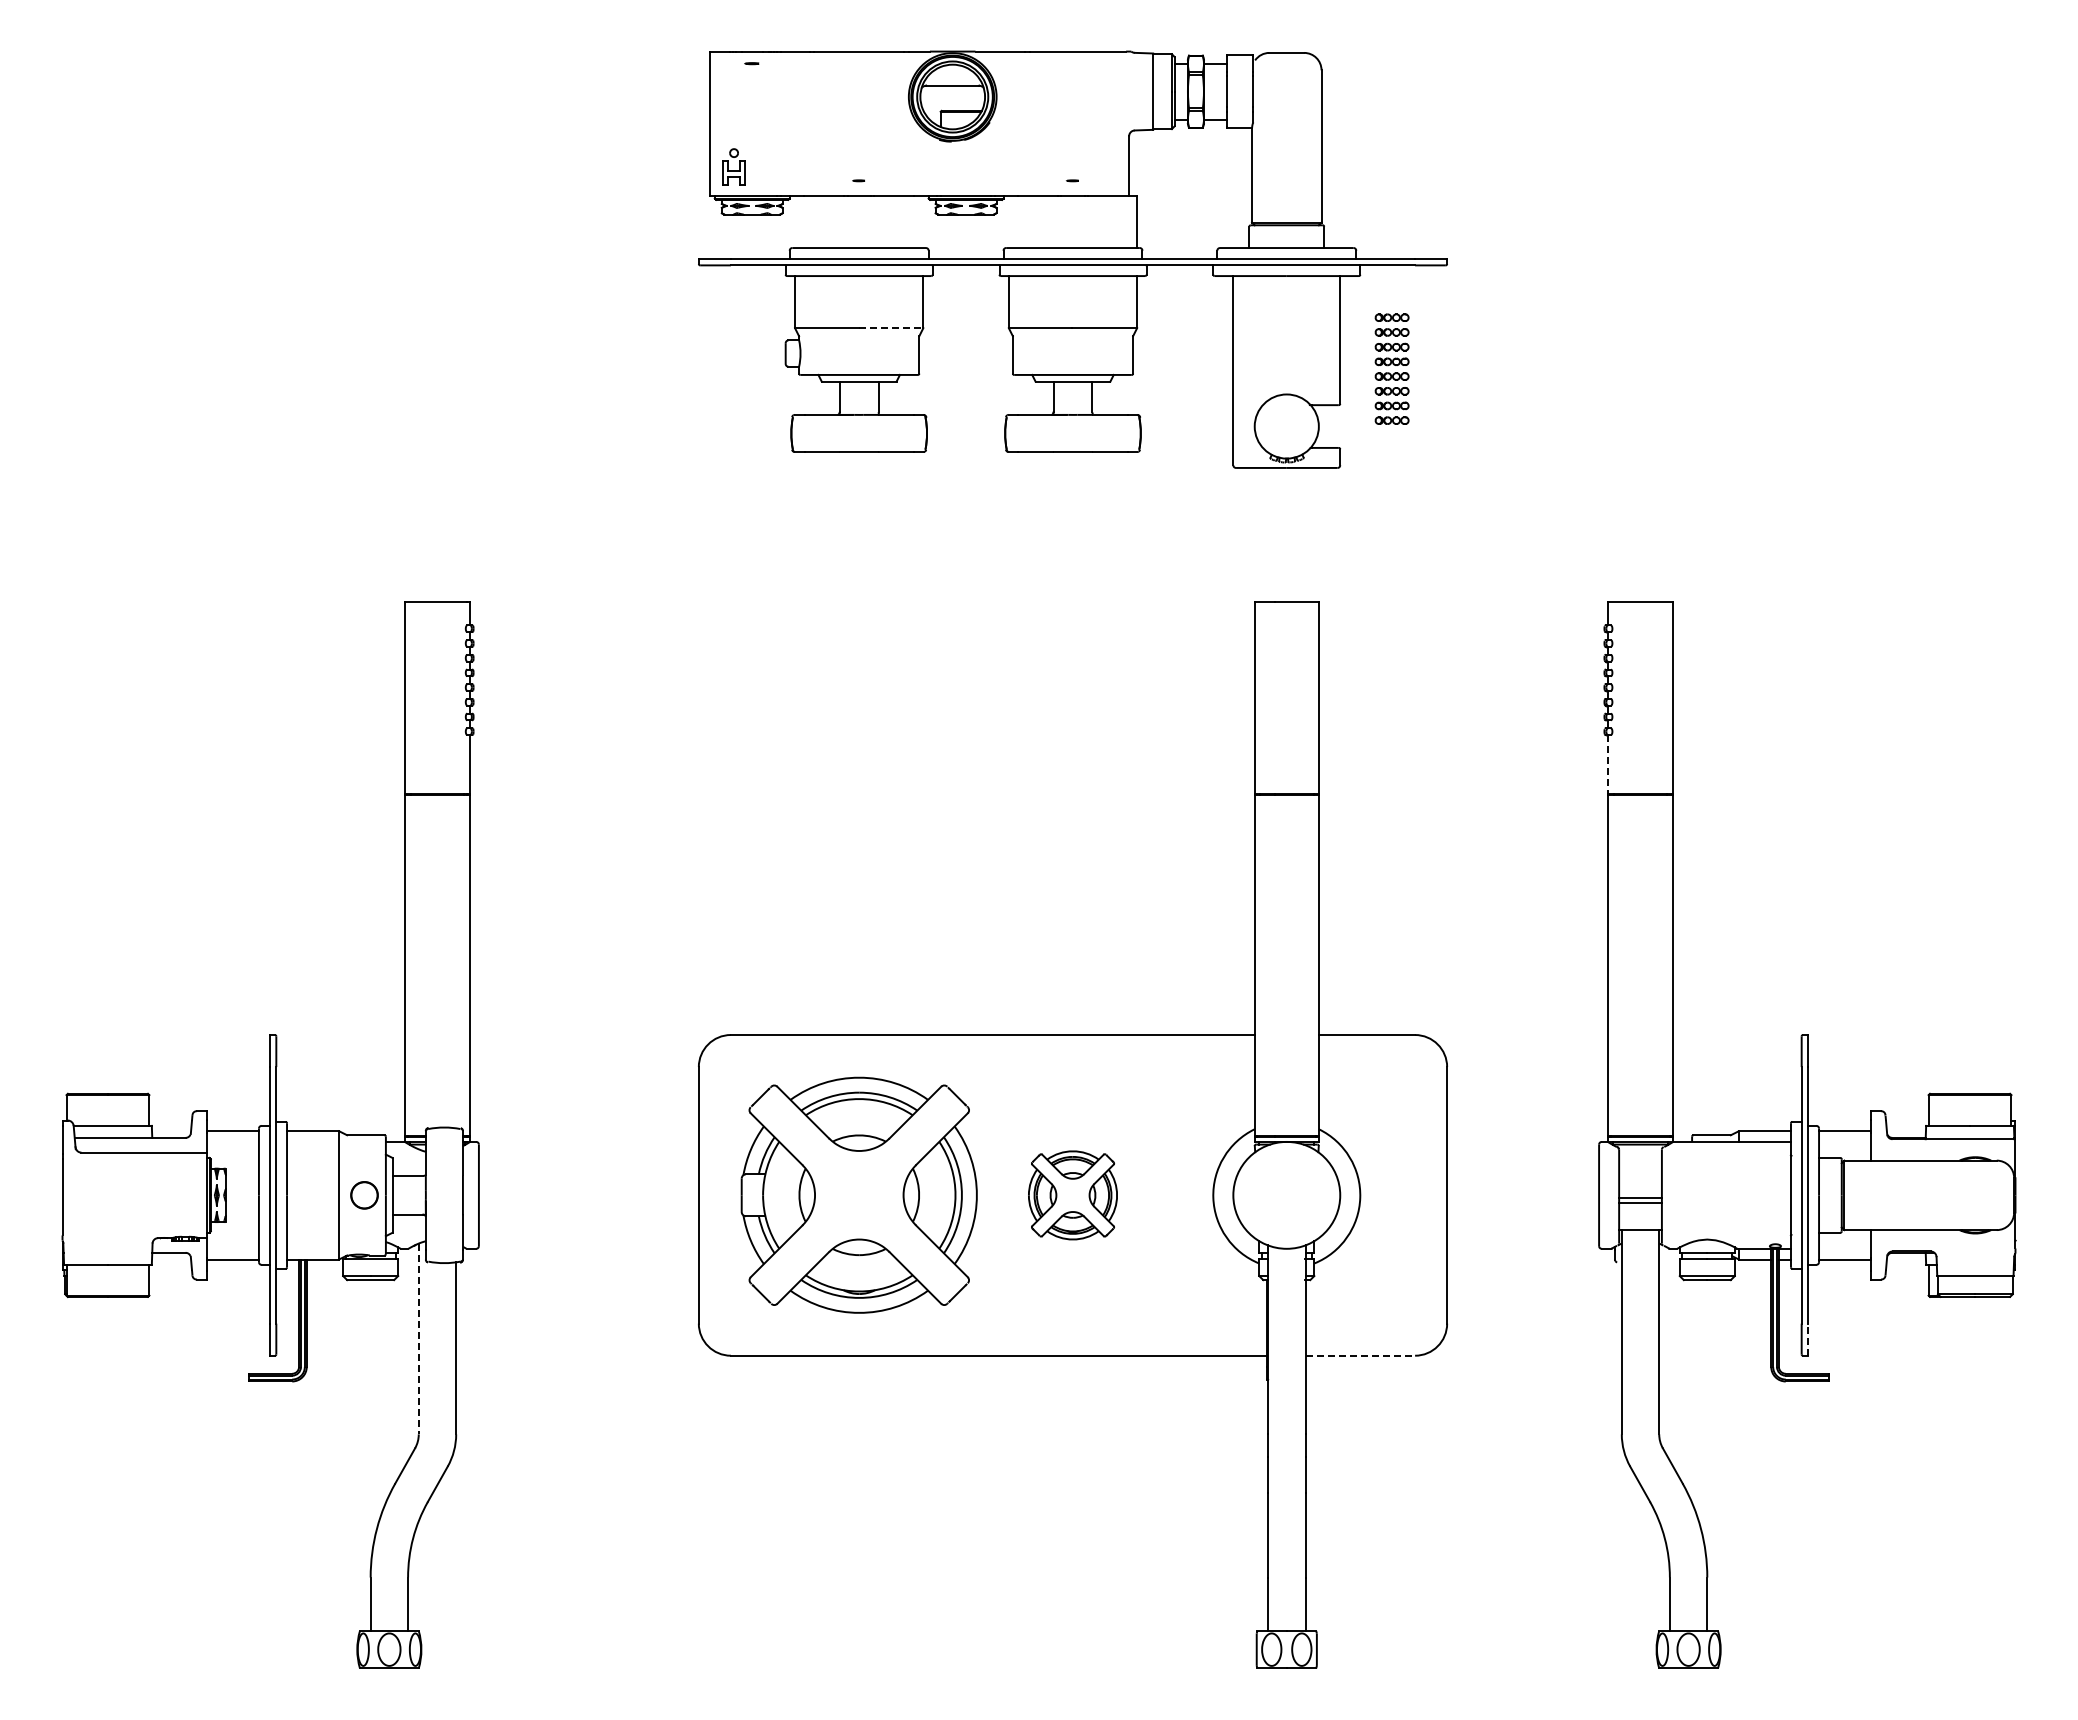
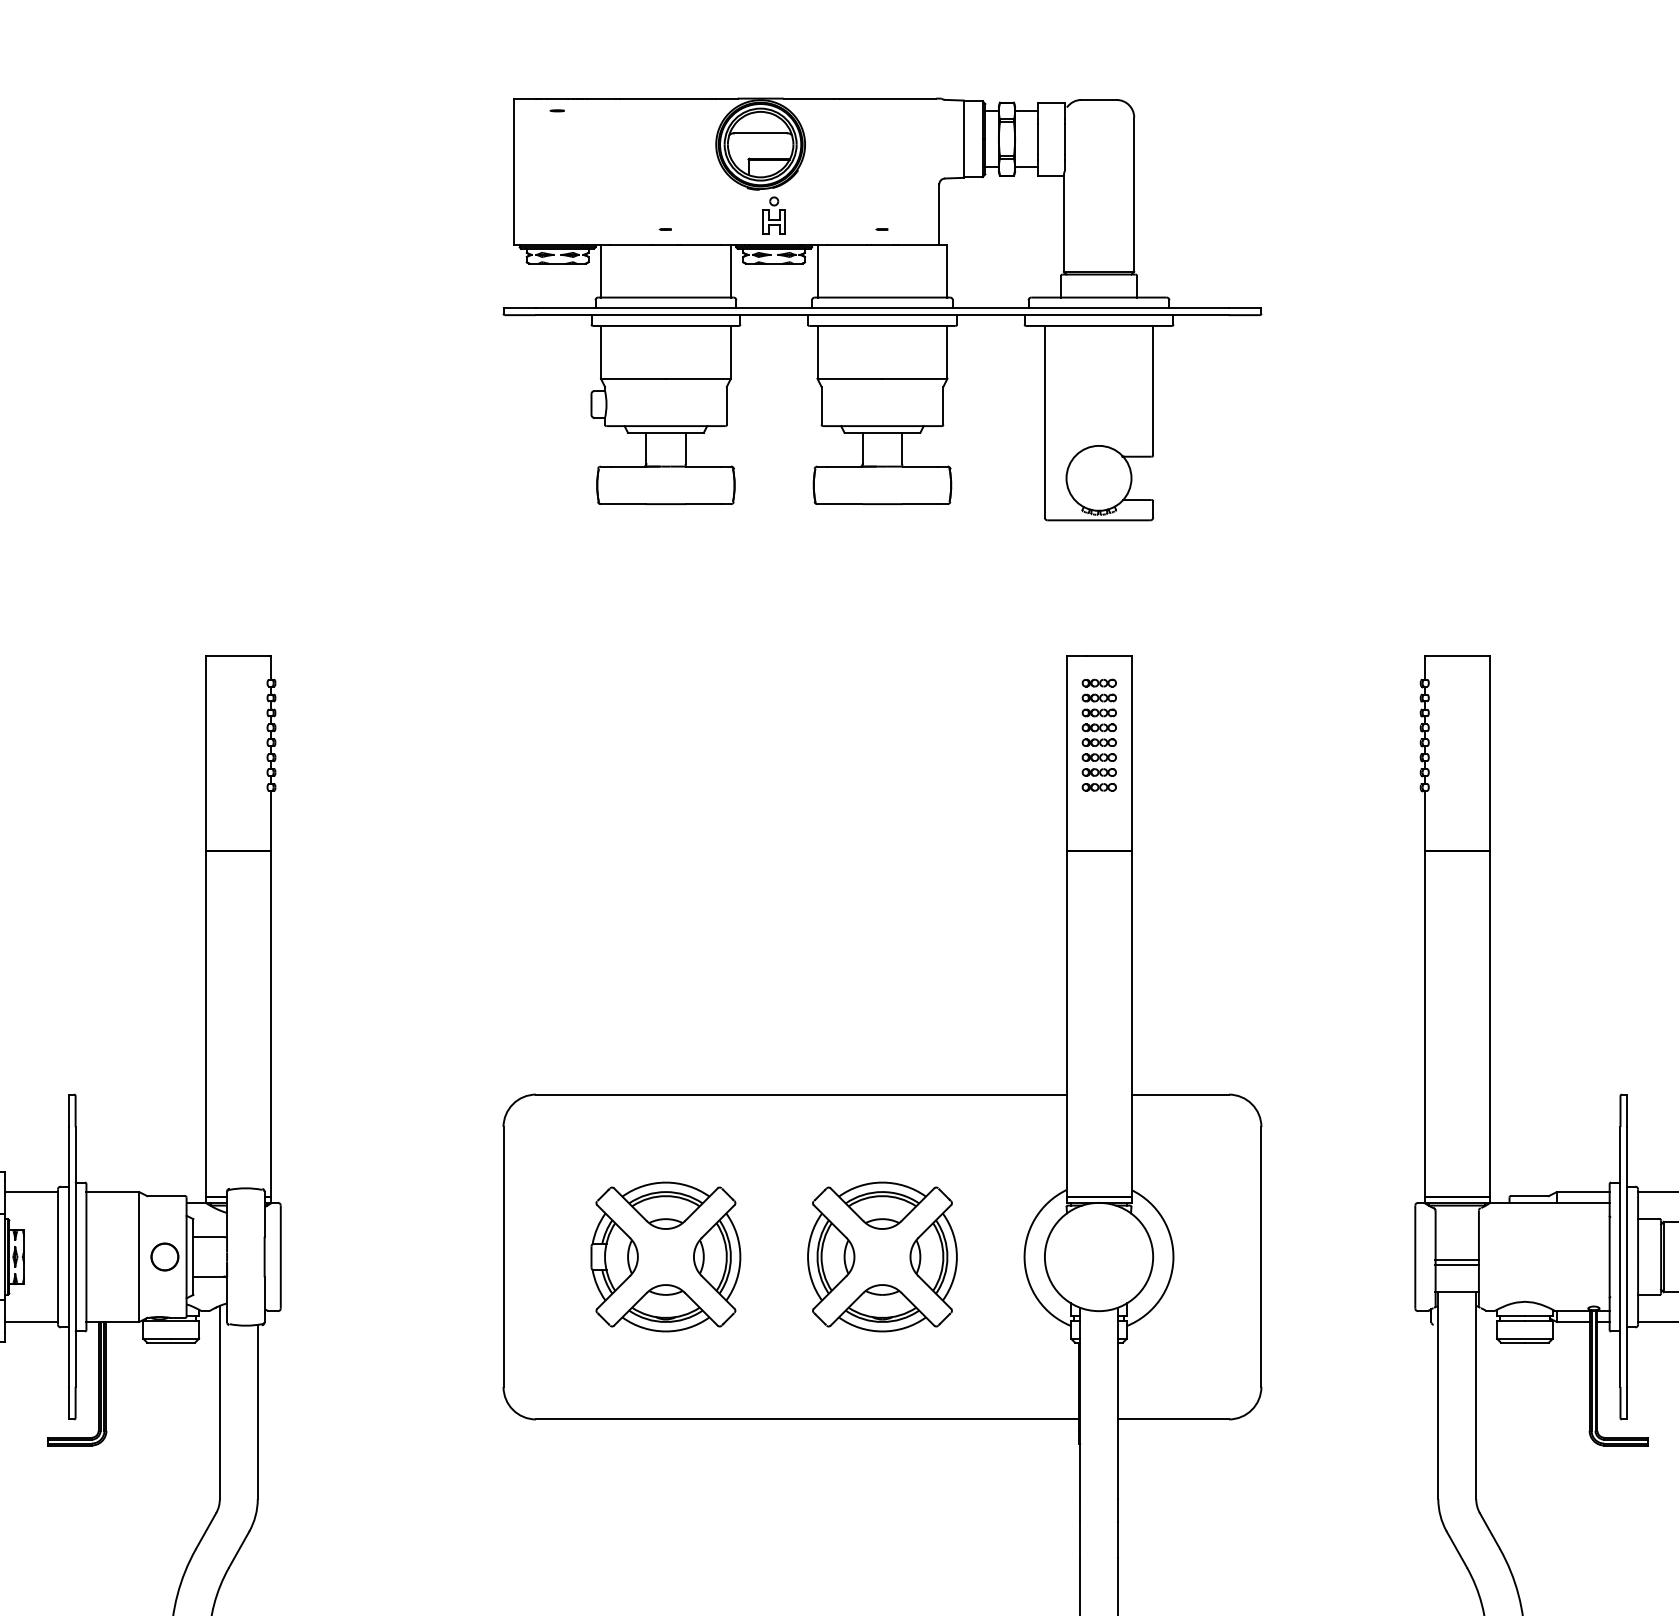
part: (733, 166) -> (773, 214), moved
line: (795, 221) -> (601, 270), added
line: (923, 221) -> (731, 270), added
line: (1008, 221) -> (817, 270), added
line: (891, 328) -> (698, 379), dashed -> solid
part: (1391, 368) -> (1098, 734), moved
line: (1608, 764) -> (1424, 820), dashed -> solid
part: (858, 1195) -> (665, 1257), size x0.62
part: (1072, 1195) -> (881, 1257), size x1.67
line: (418, 1339) -> (219, 1403), dashed -> solid
line: (1808, 1339) -> (1627, 1403), dashed -> solid
line: (1360, 1355) -> (1173, 1419), dashed -> solid

